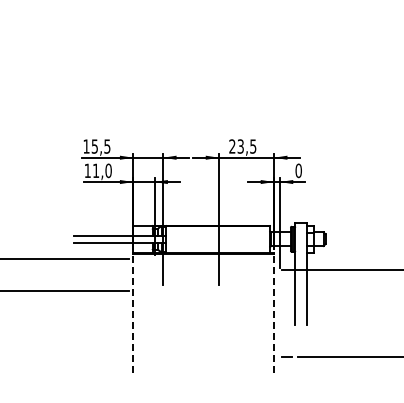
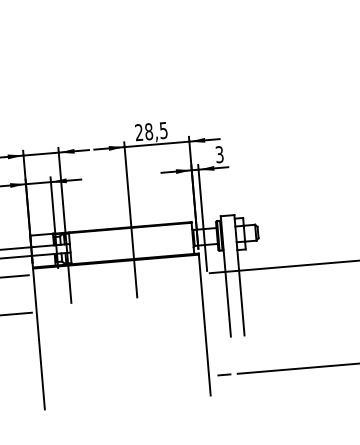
text: (240, 146) -> (148, 131), 23,5 -> 28,5
text: (298, 170) -> (219, 154), 0 -> 3
line: (133, 313) -> (39, 339), dashed -> solid
line: (274, 313) -> (205, 325), dashed -> solid

